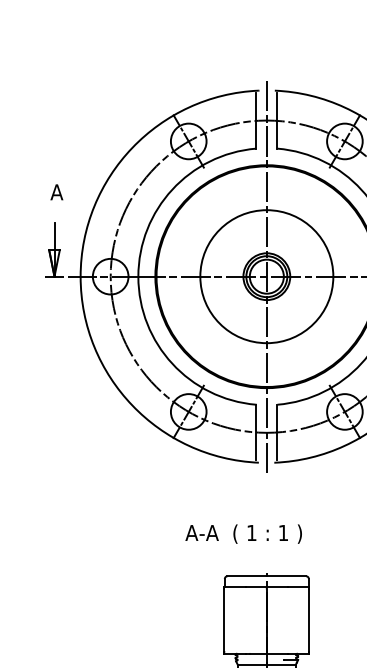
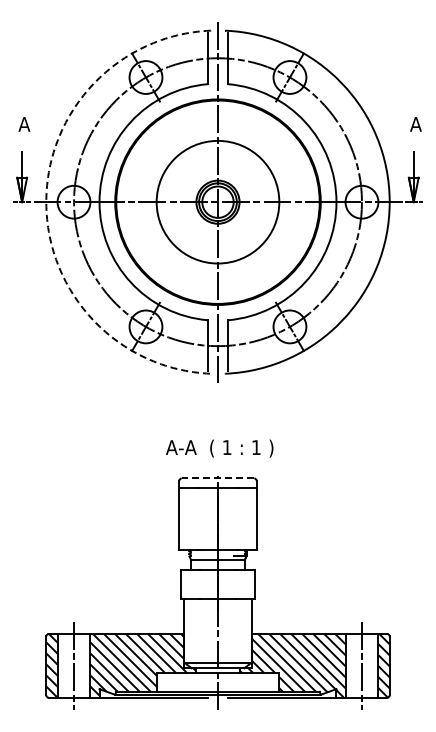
arc: (80, 276) -> (46, 202), solid -> dashed
text: (243, 534) -> (219, 448), moved
line: (266, 576) -> (217, 478), solid -> dashed

